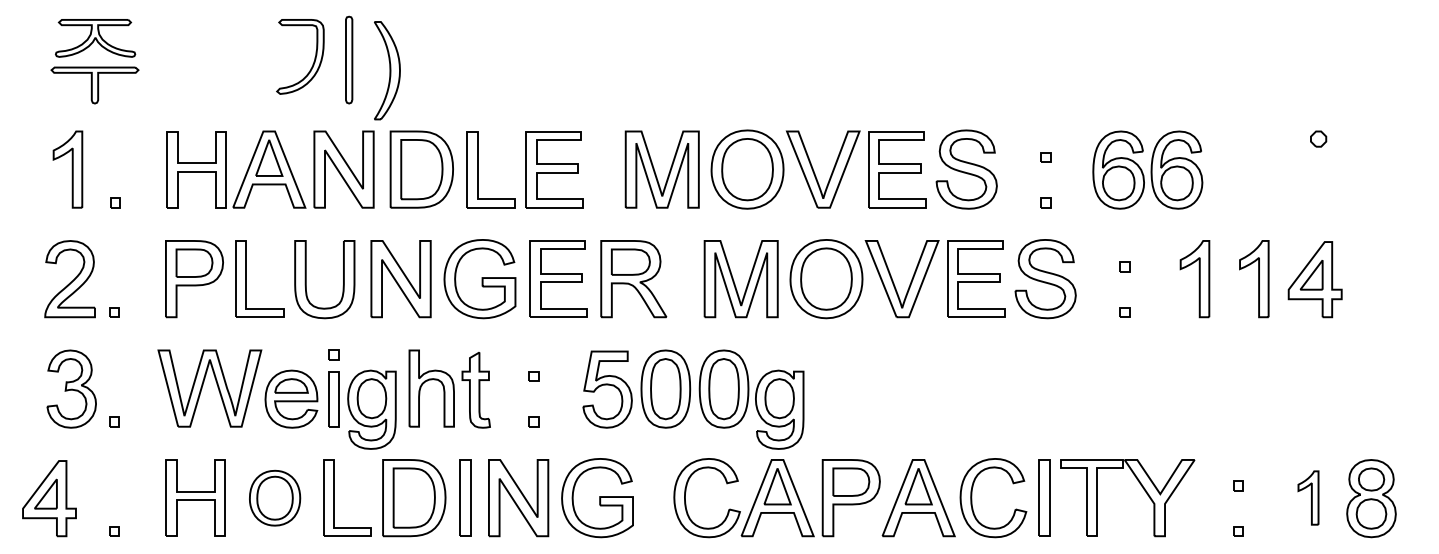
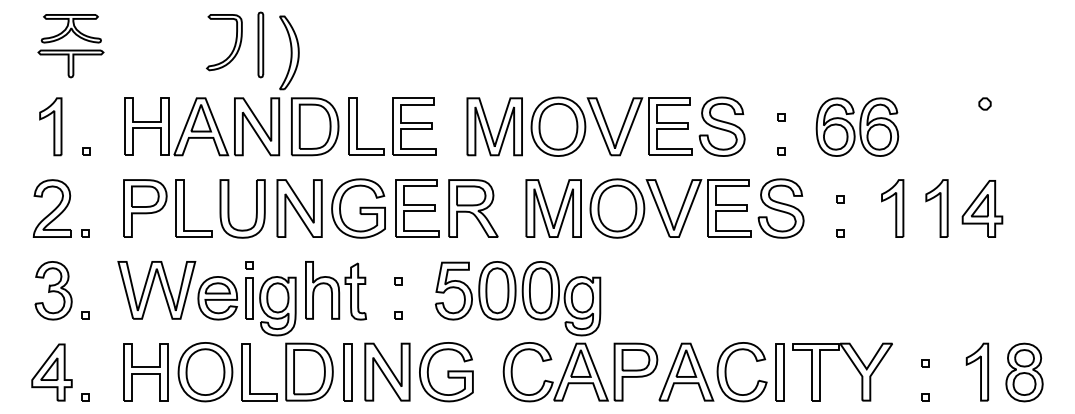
part: (1308, 497) -> (977, 371), size x1.43
part: (48, 498) -> (51, 372), moved
part: (275, 498) -> (205, 372), size x1.43

